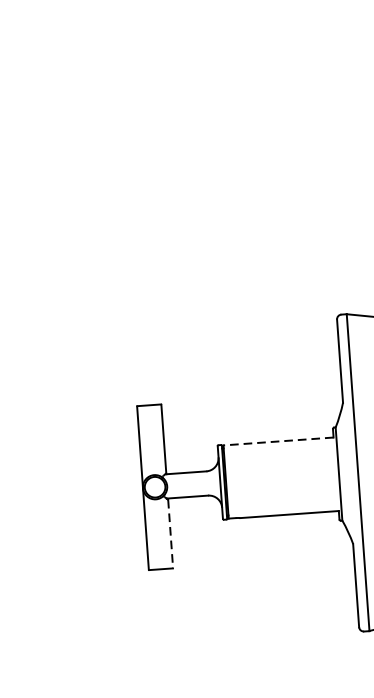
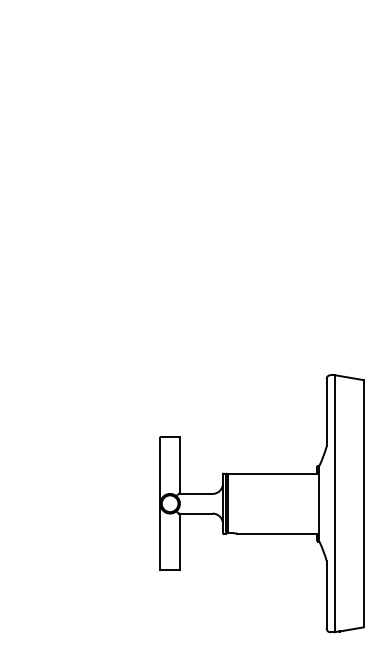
line: (278, 440) -> (272, 473), dashed -> solid
line: (170, 534) -> (179, 542), dashed -> solid

